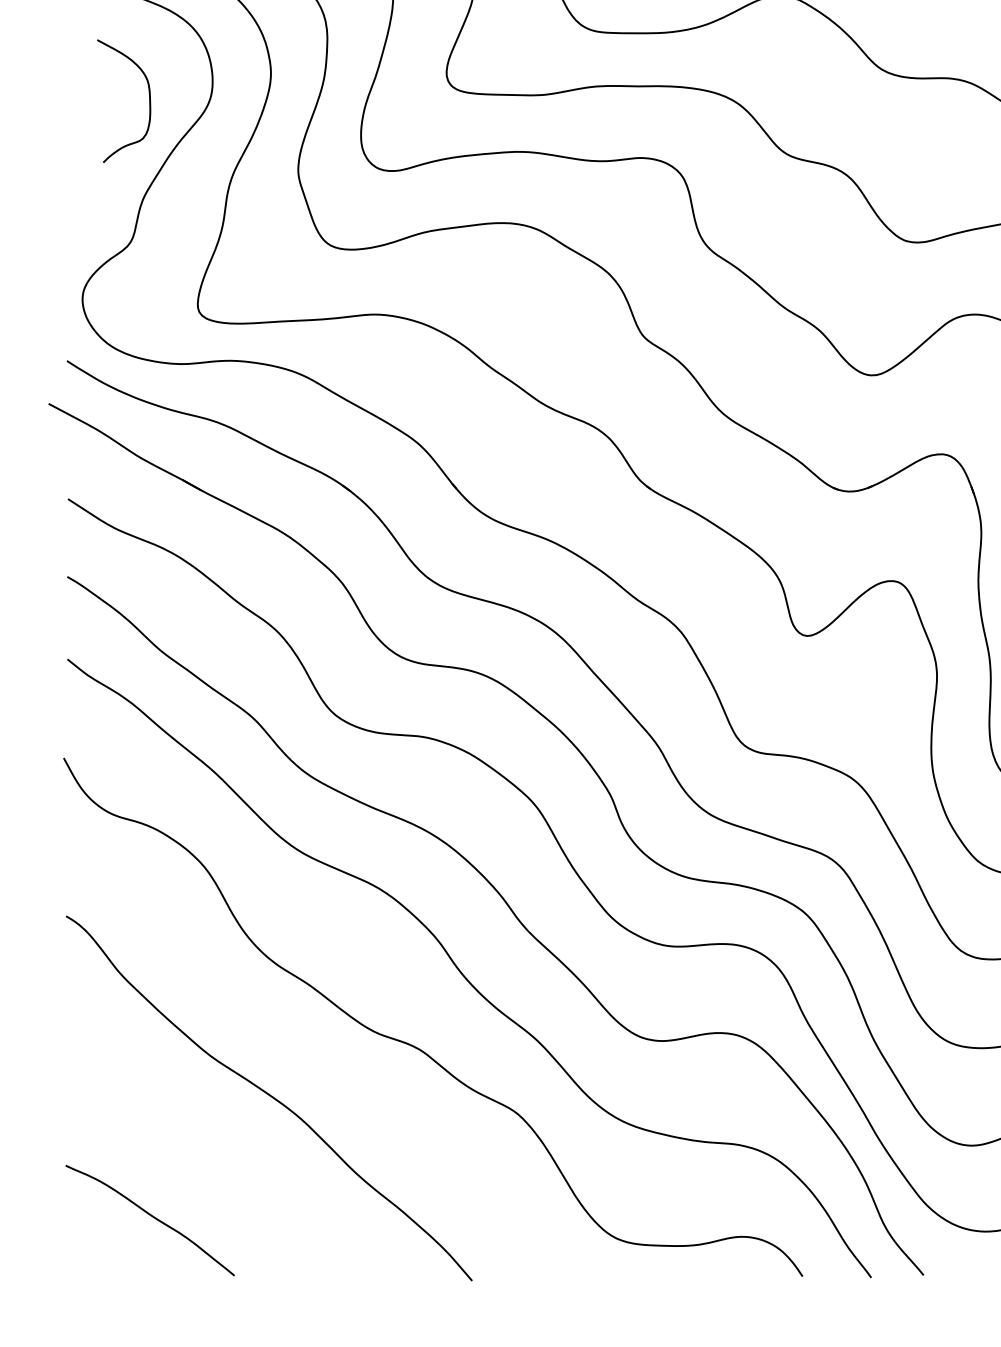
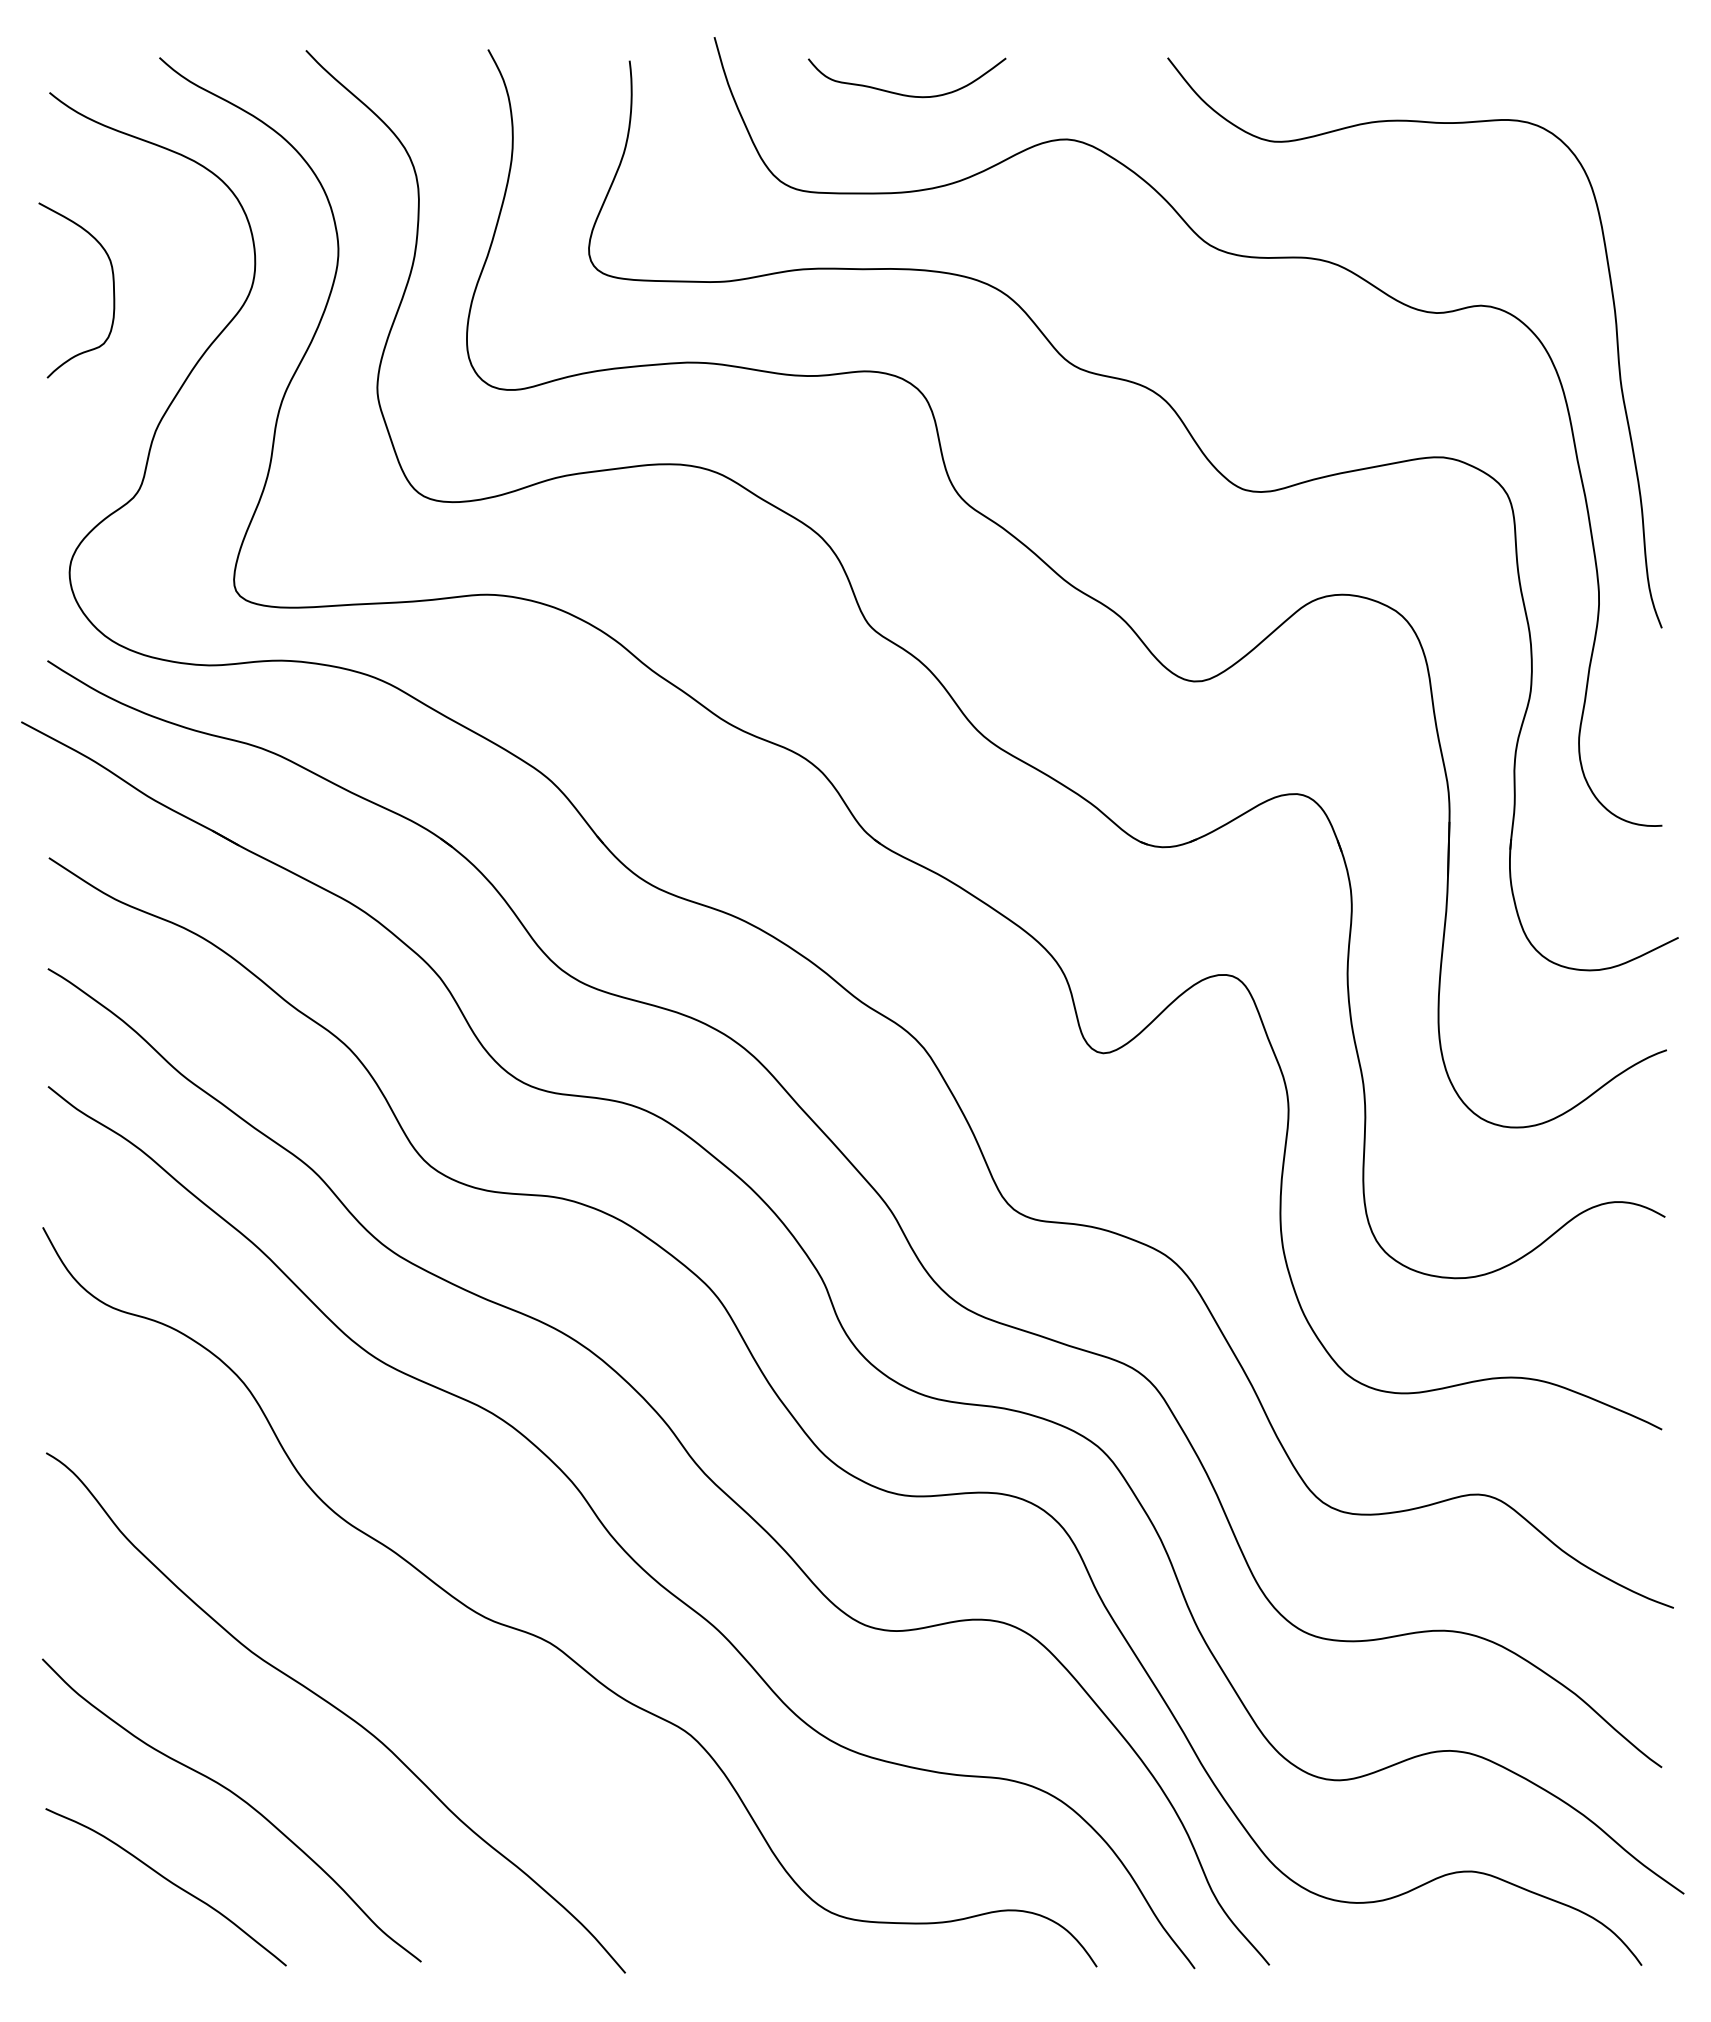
curve: (149, 95) -> (112, 282), moved
curve: (203, 1159) -> (241, 1800), added

